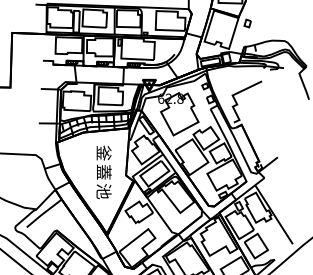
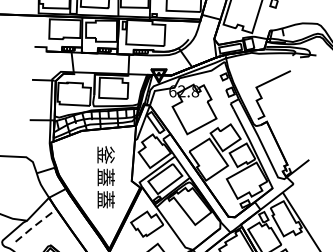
text: (103, 191) -> (105, 199), 池 -> 蓋
line: (44, 213) -> (36, 225), solid -> dashed

